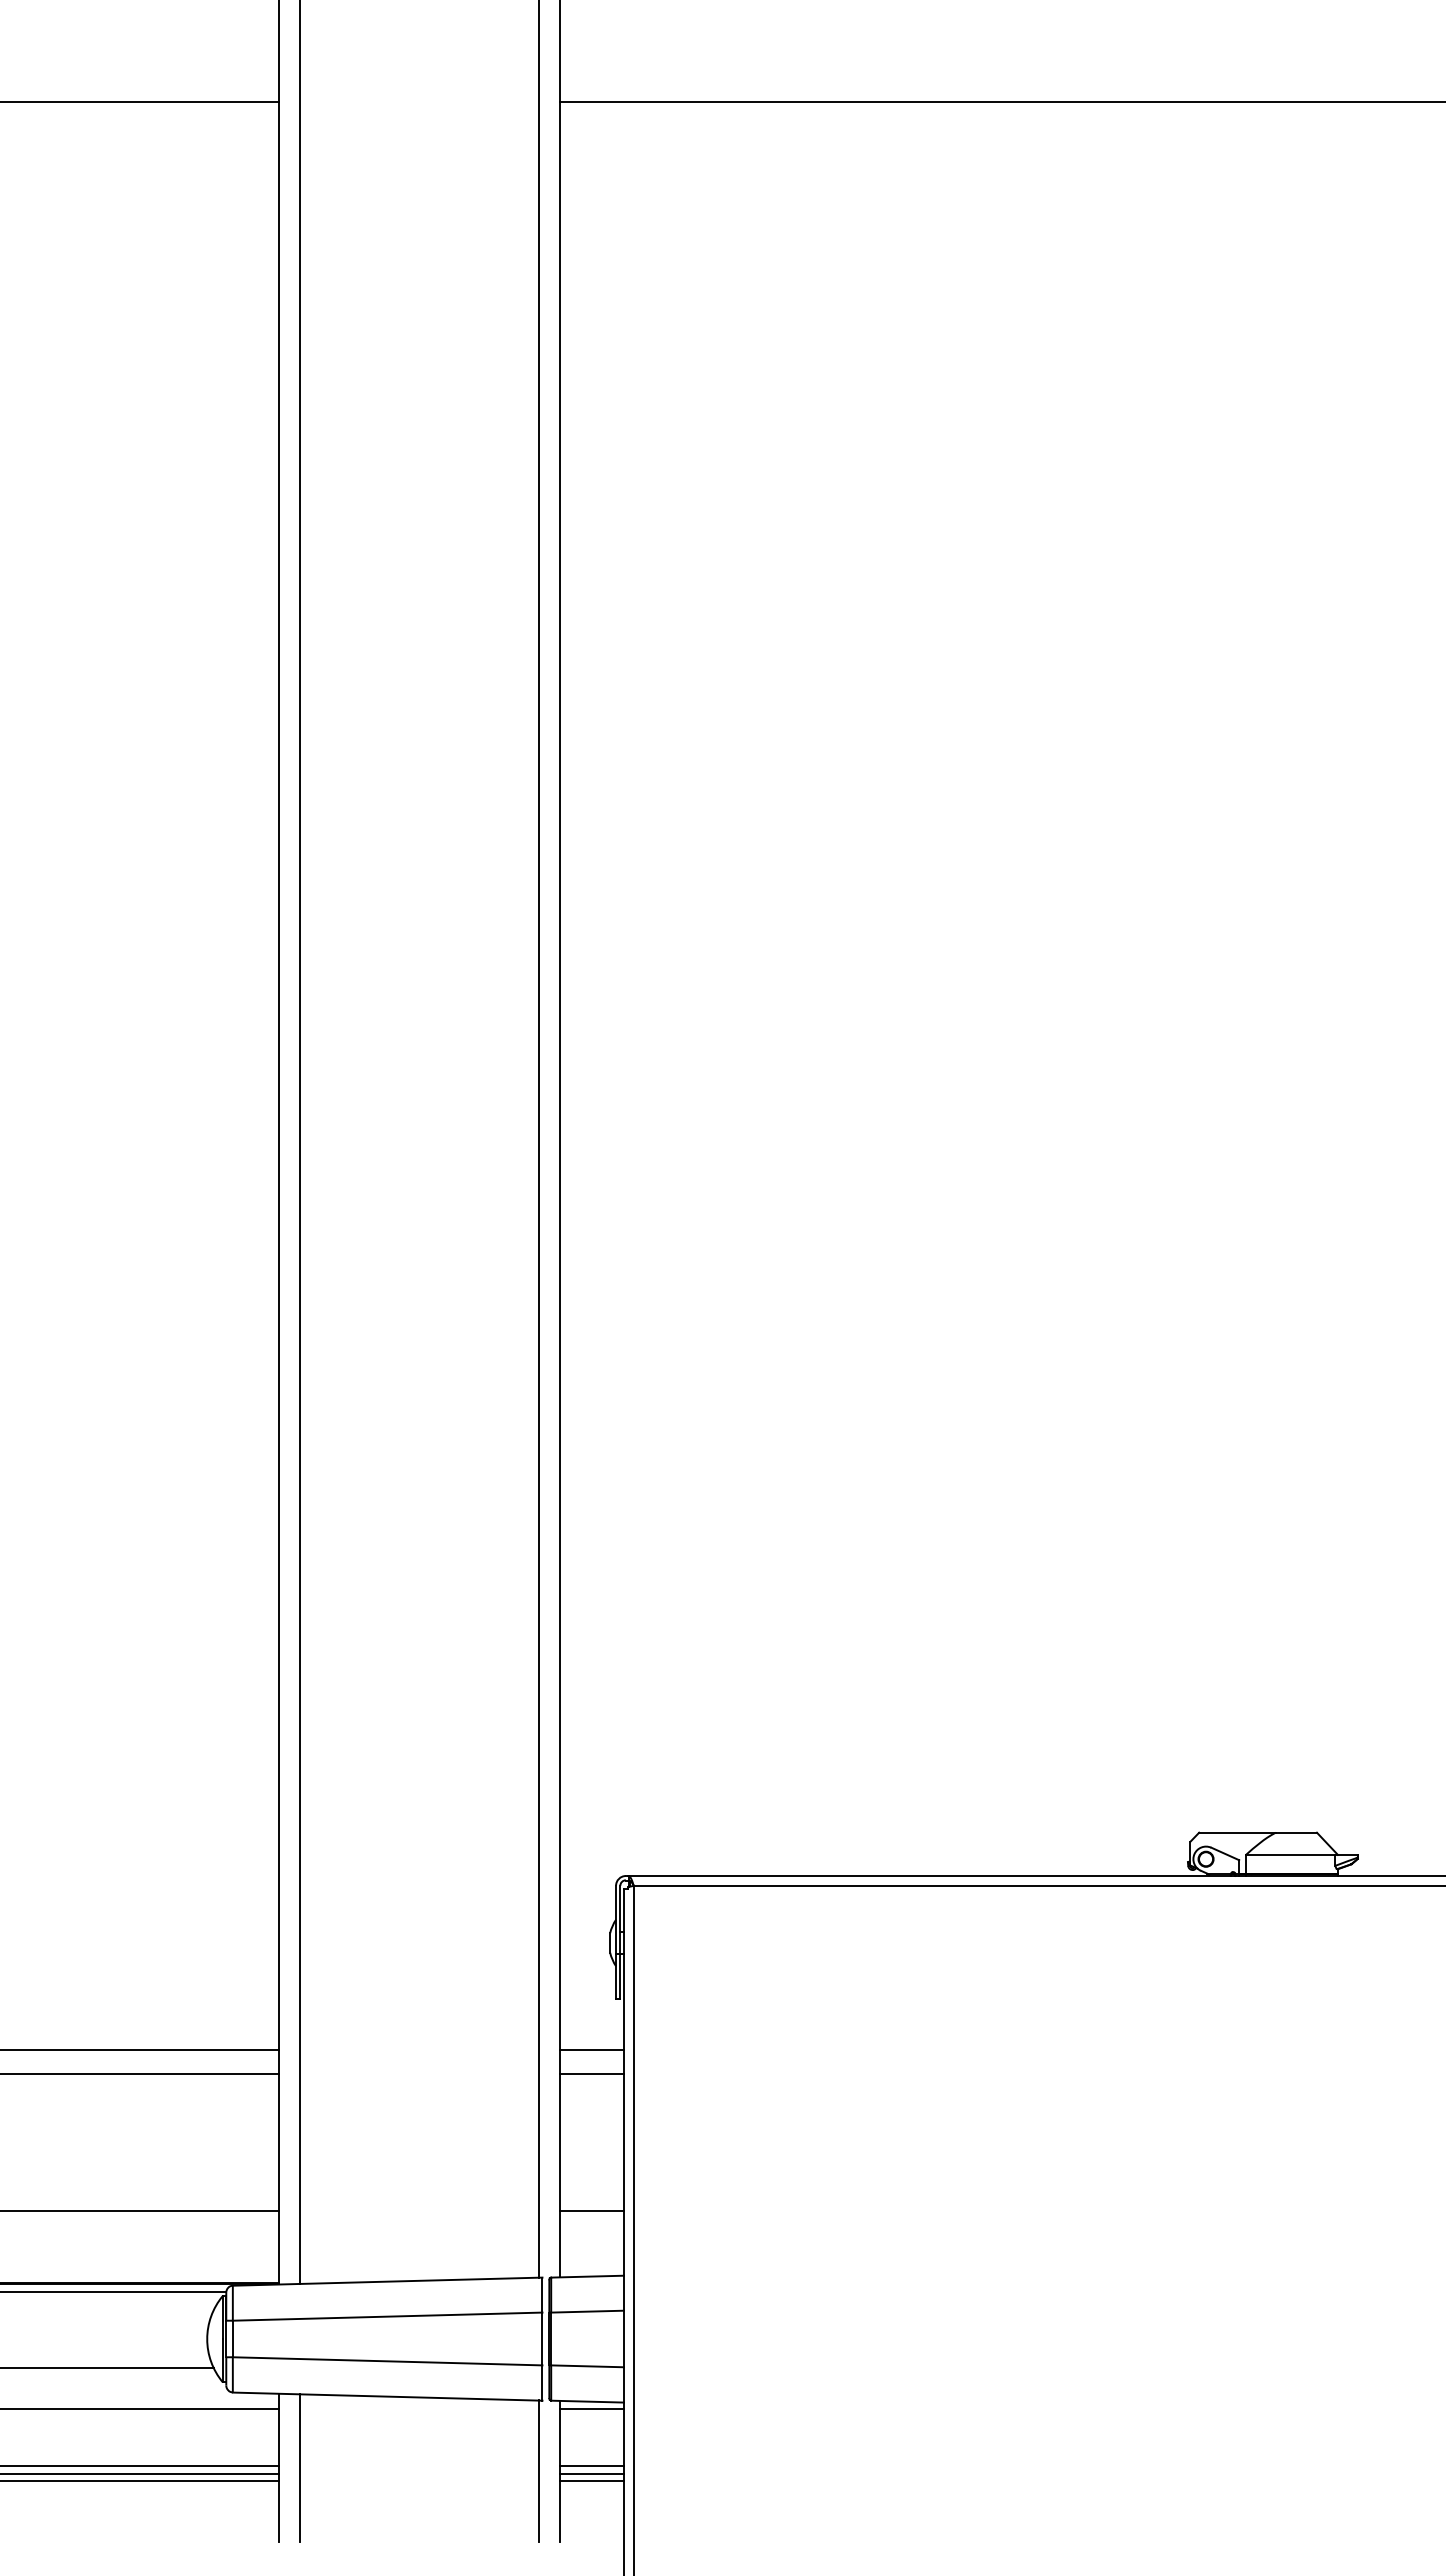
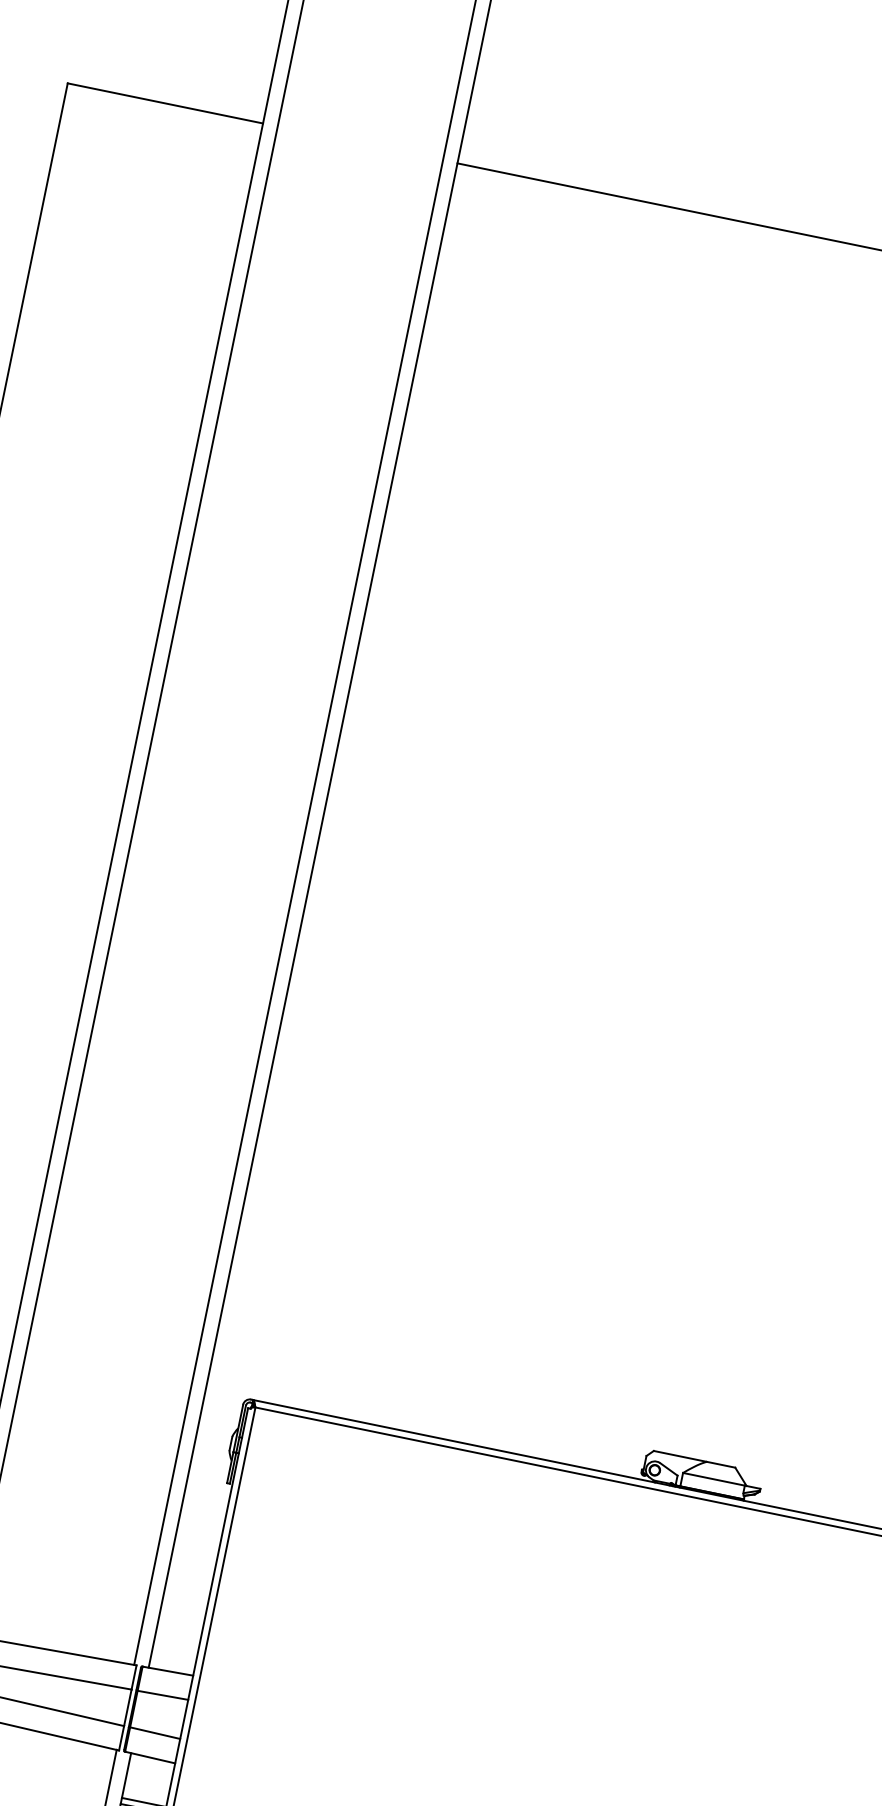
line: (591, 2050) -> (202, 1515), removed
line: (591, 2073) -> (199, 1531), removed
line: (591, 2210) -> (180, 1625), removed
line: (591, 2409) -> (151, 1763), removed

